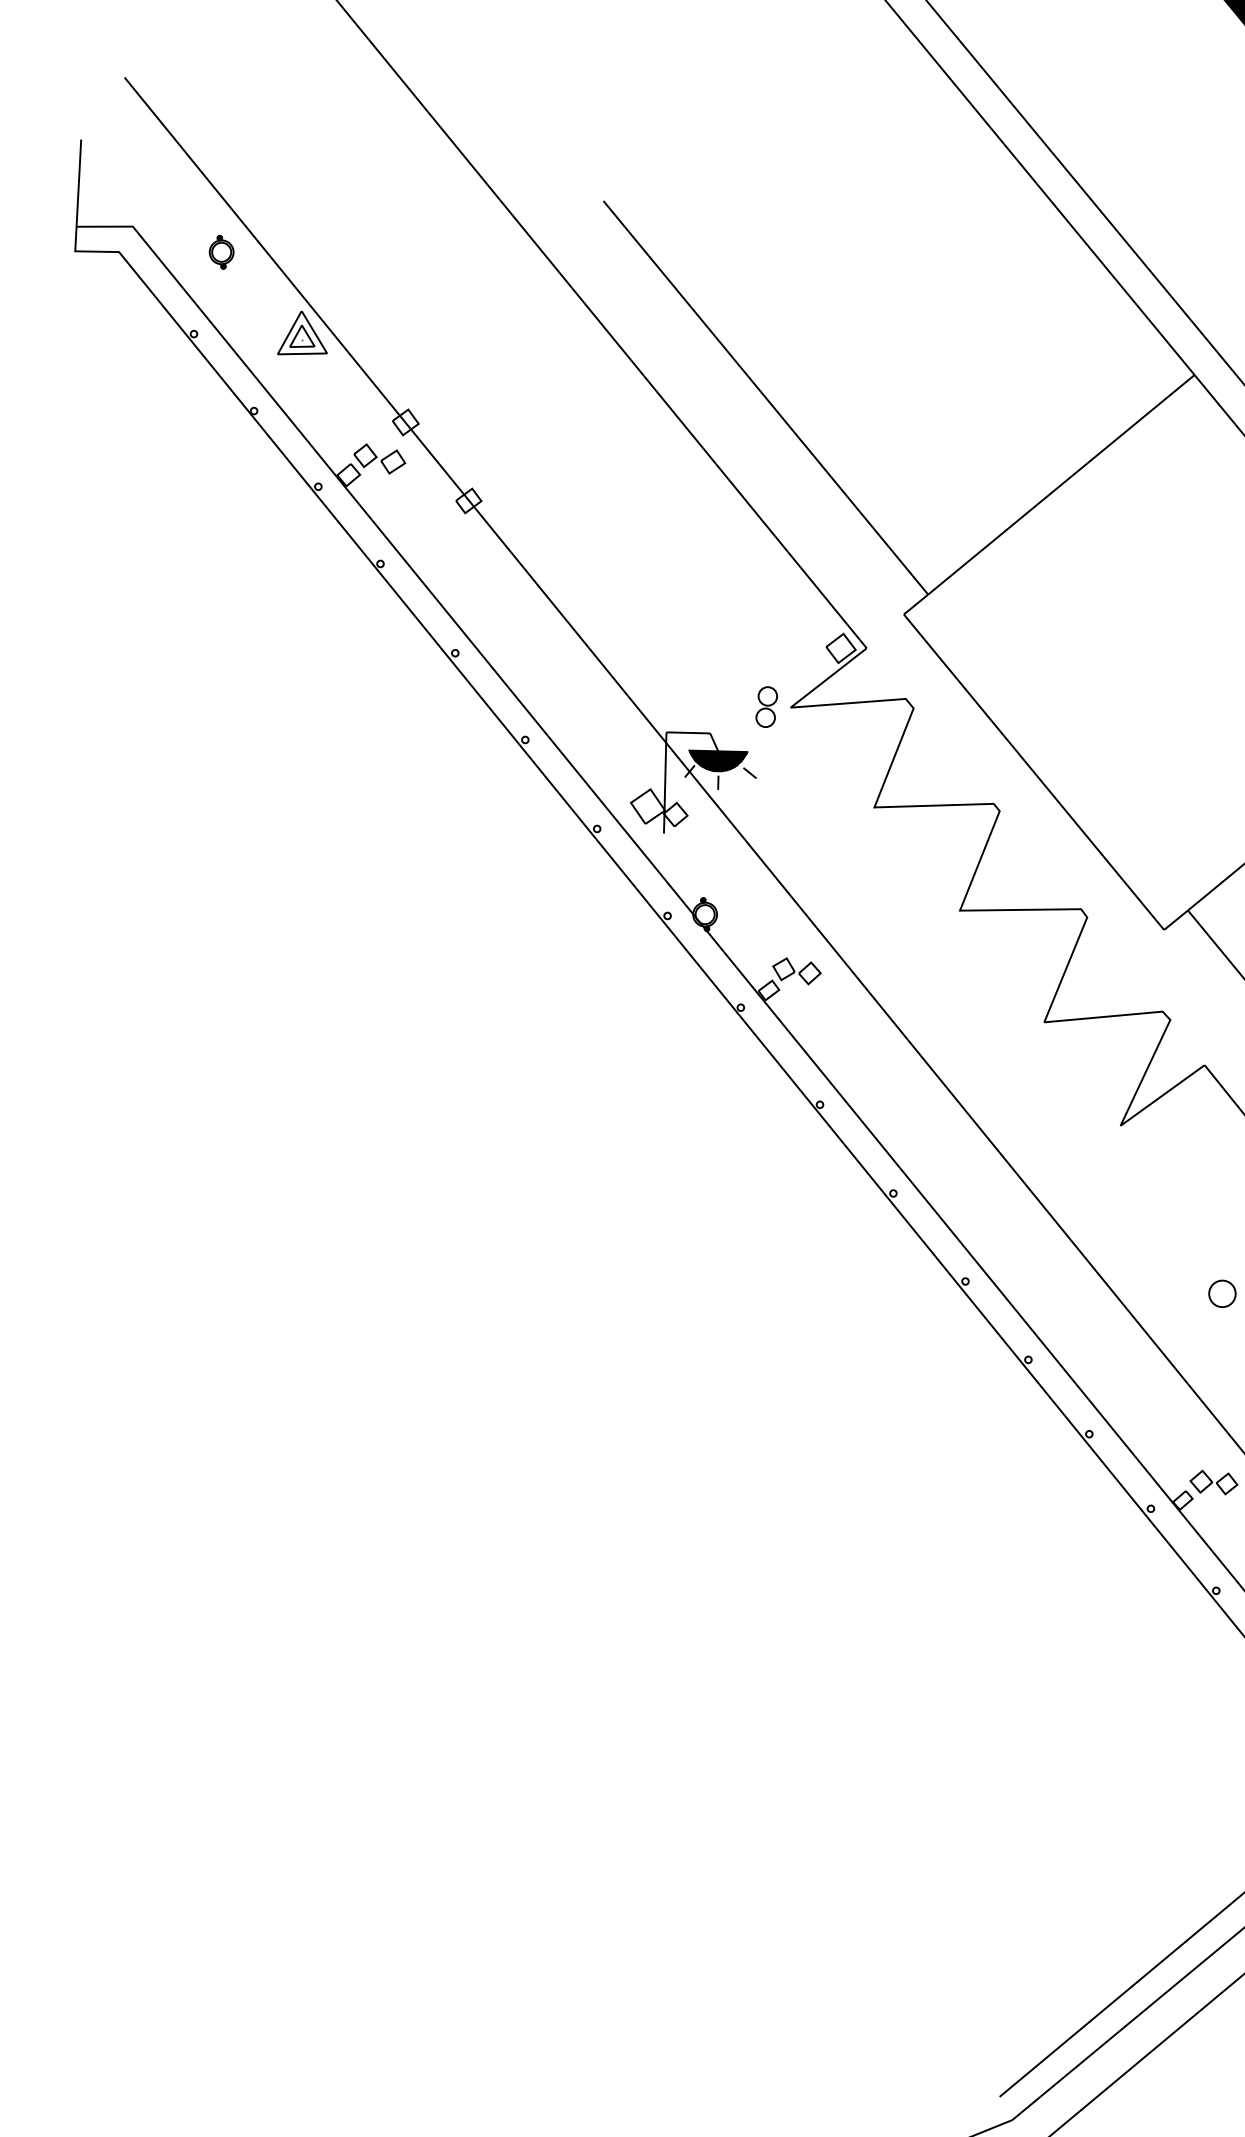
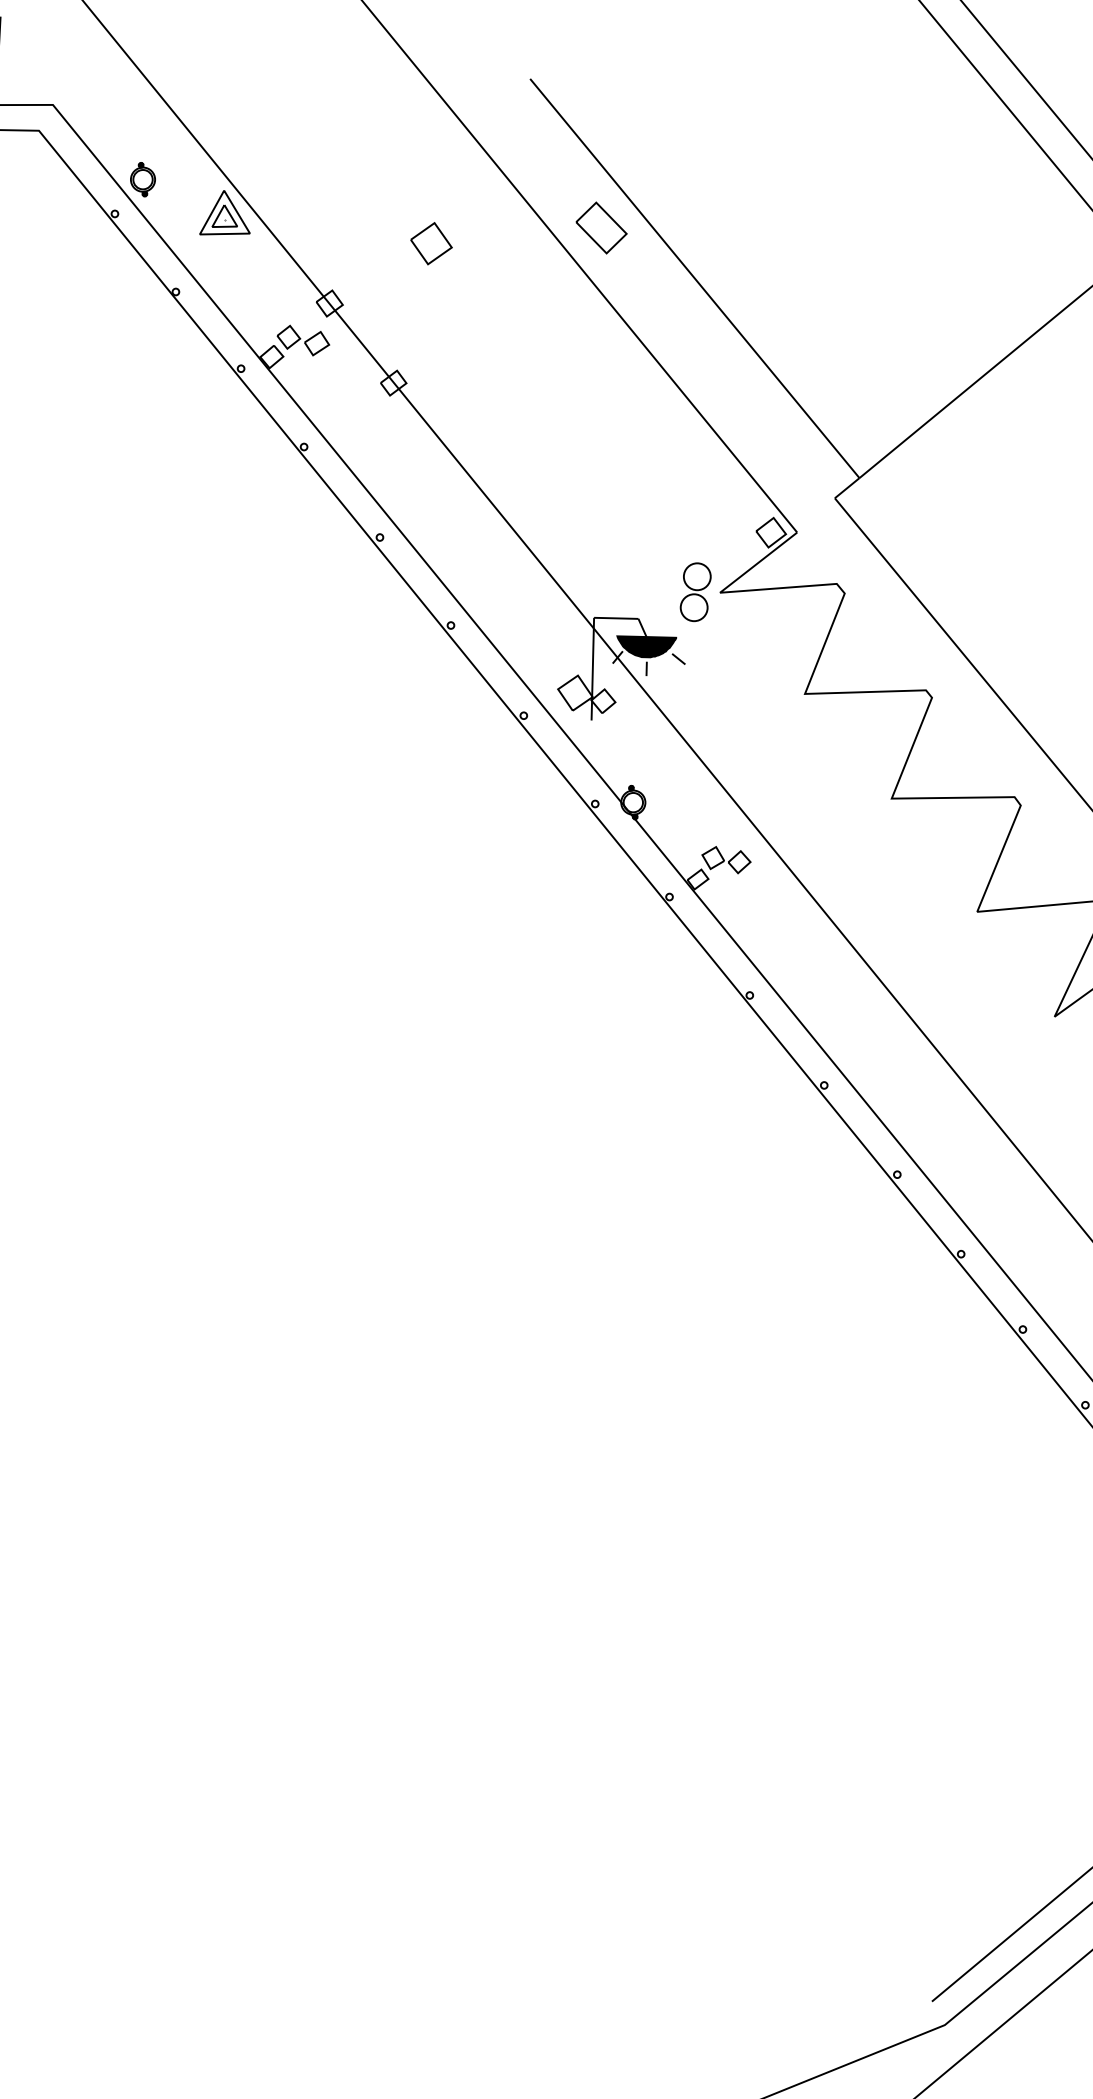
part: (221, 251) -> (142, 178), moved
part: (673, 347) -> (601, 227), added
part: (506, 363) -> (431, 243), added
part: (766, 706) -> (695, 591), size x1.43

